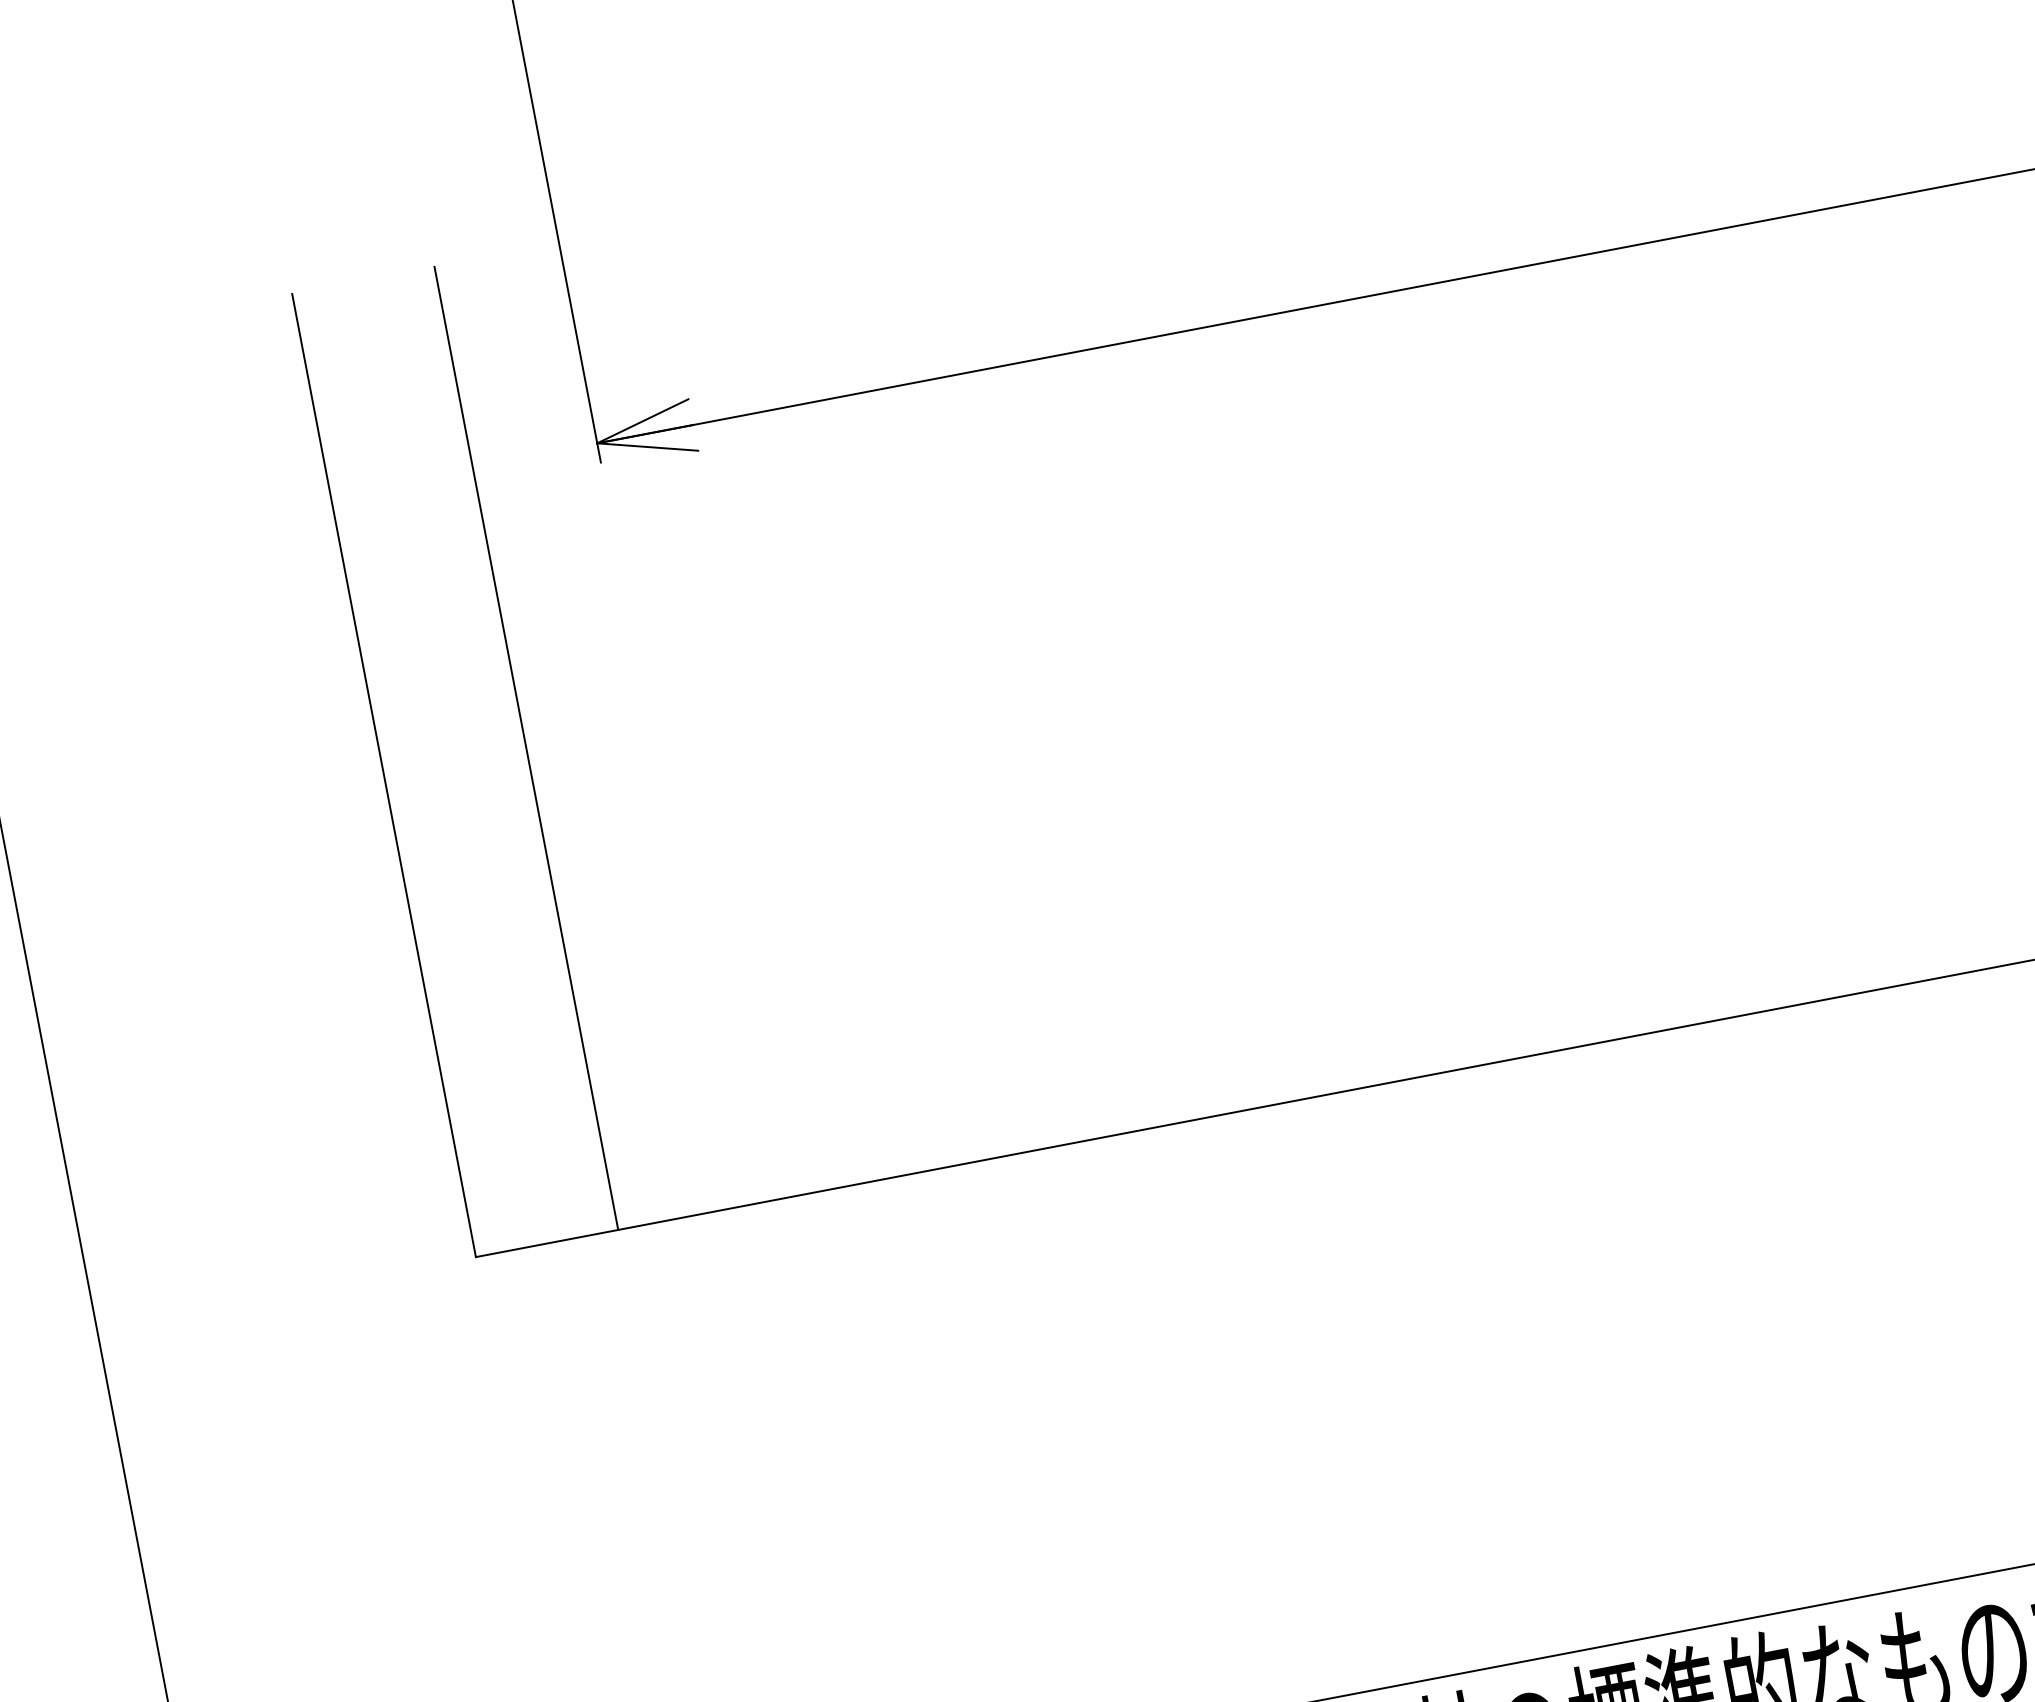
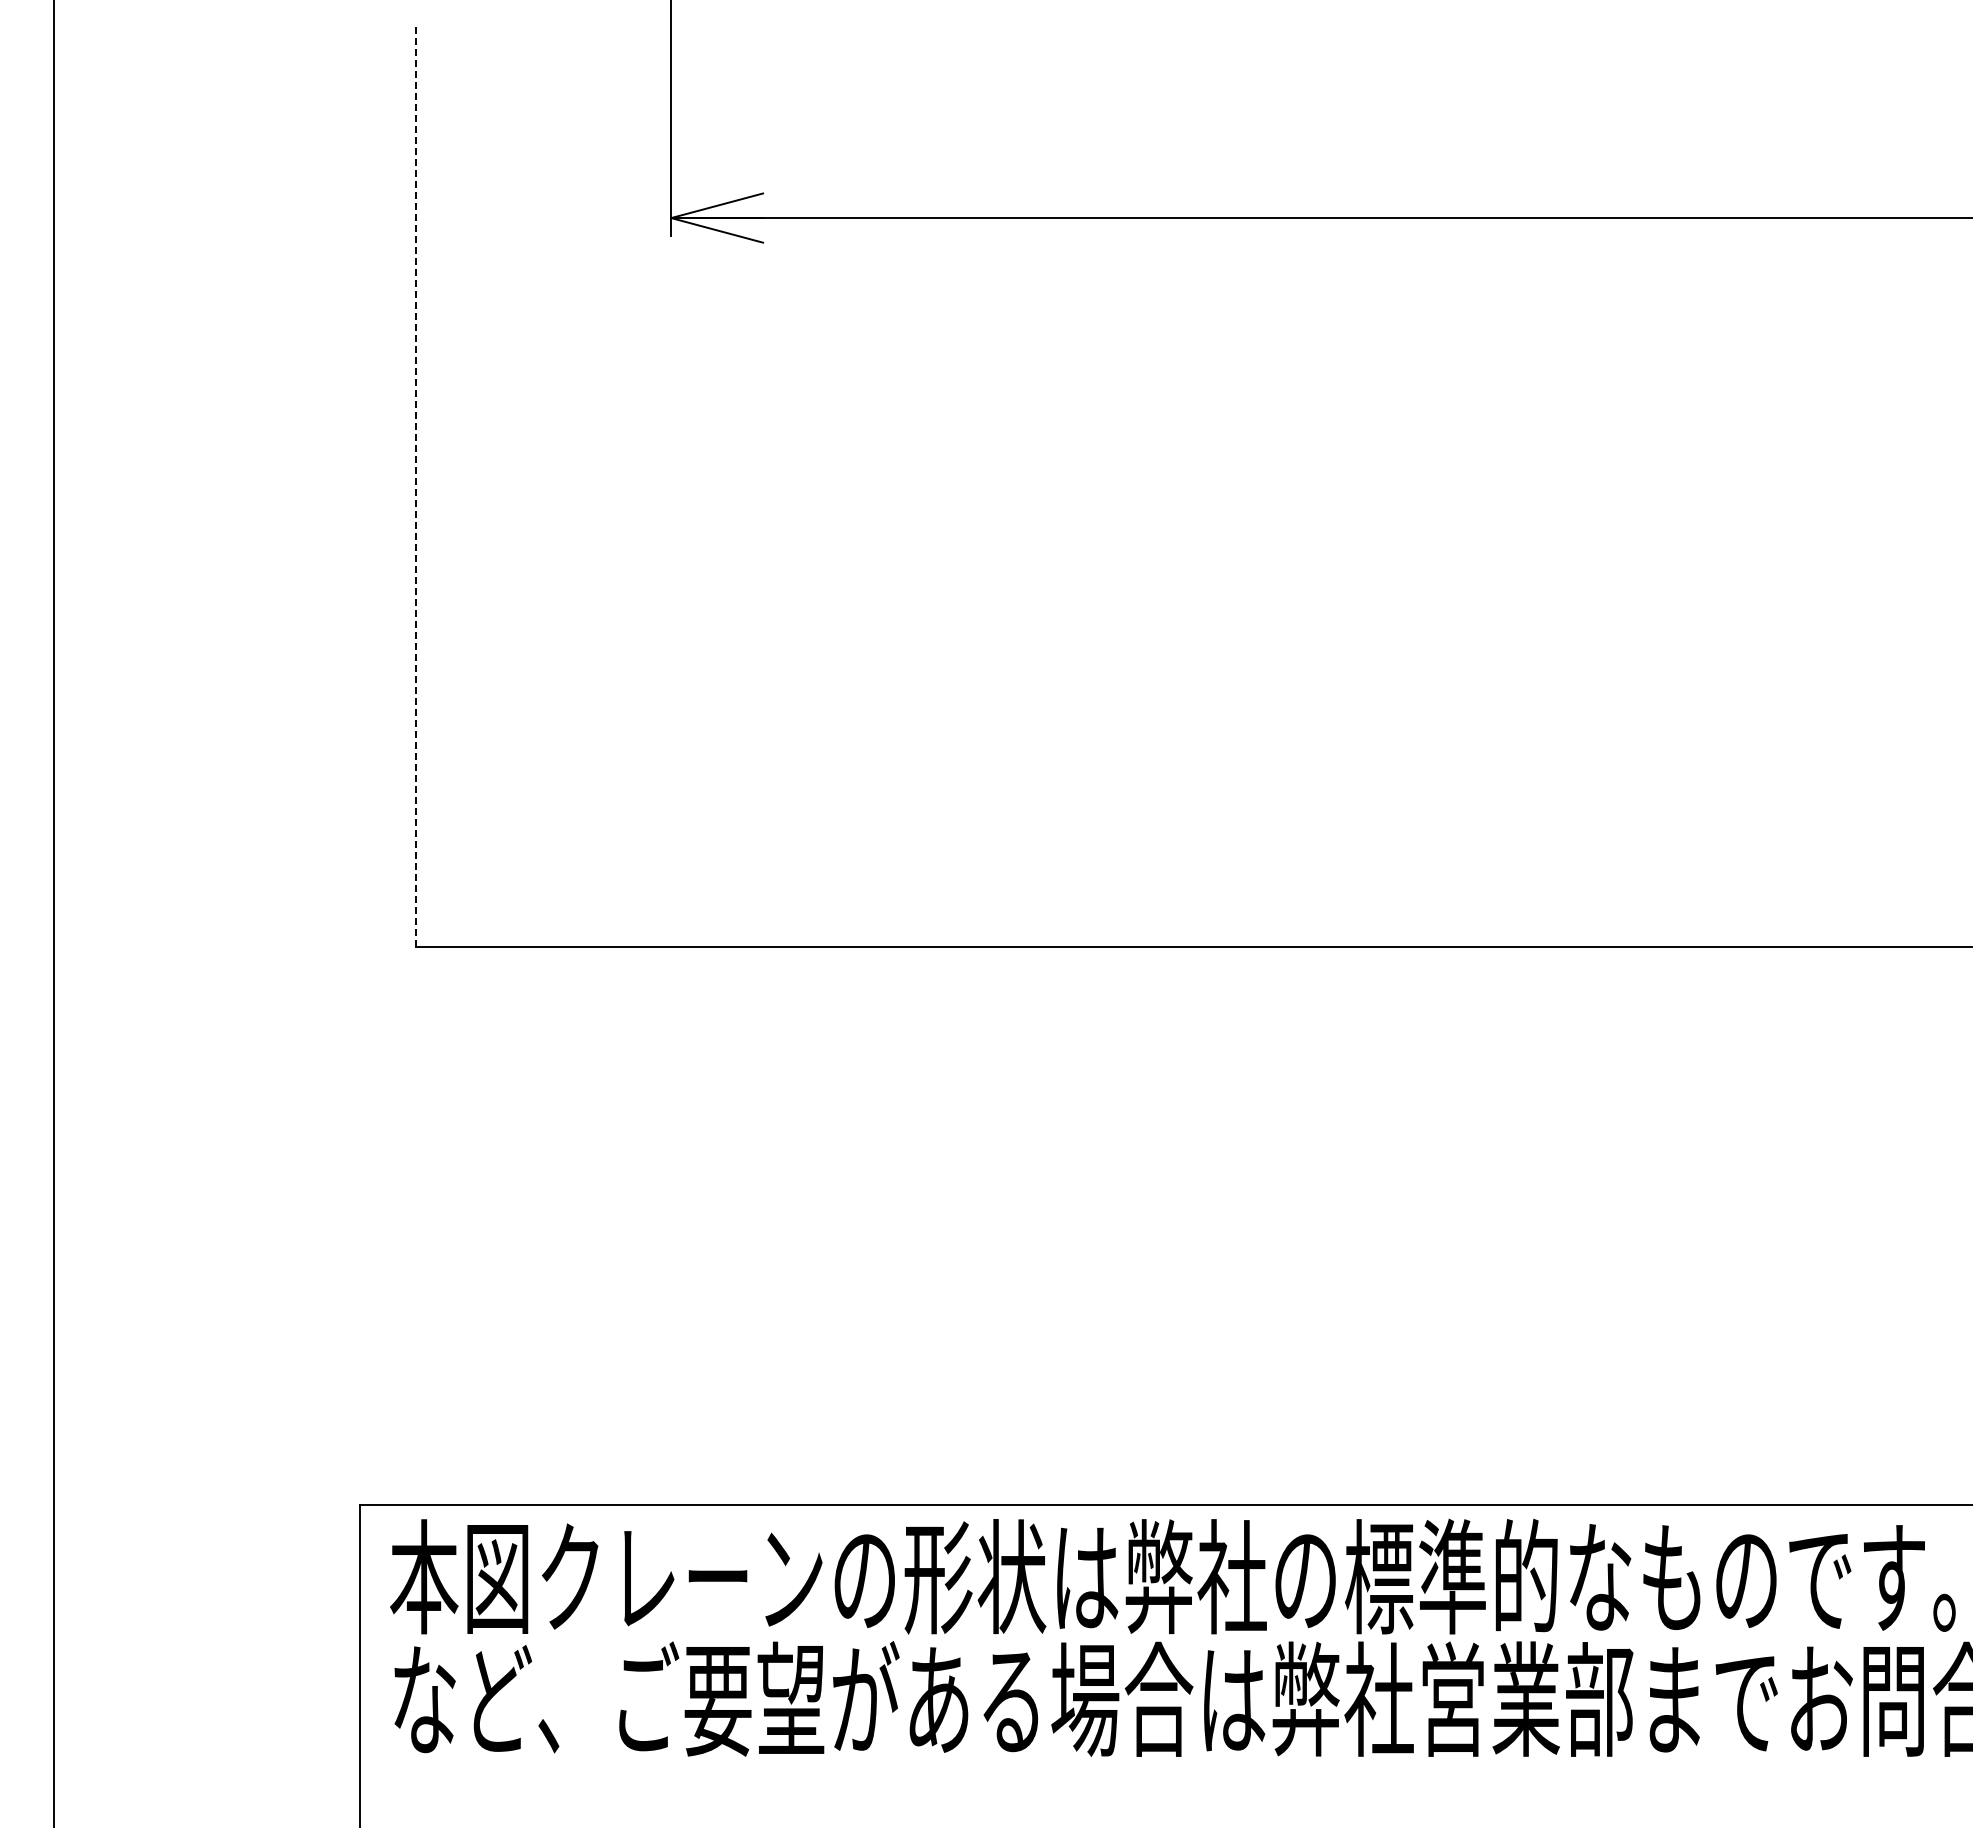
line: (526, 747) -> (552, 486), removed
line: (384, 775) -> (416, 487), solid -> dashed

